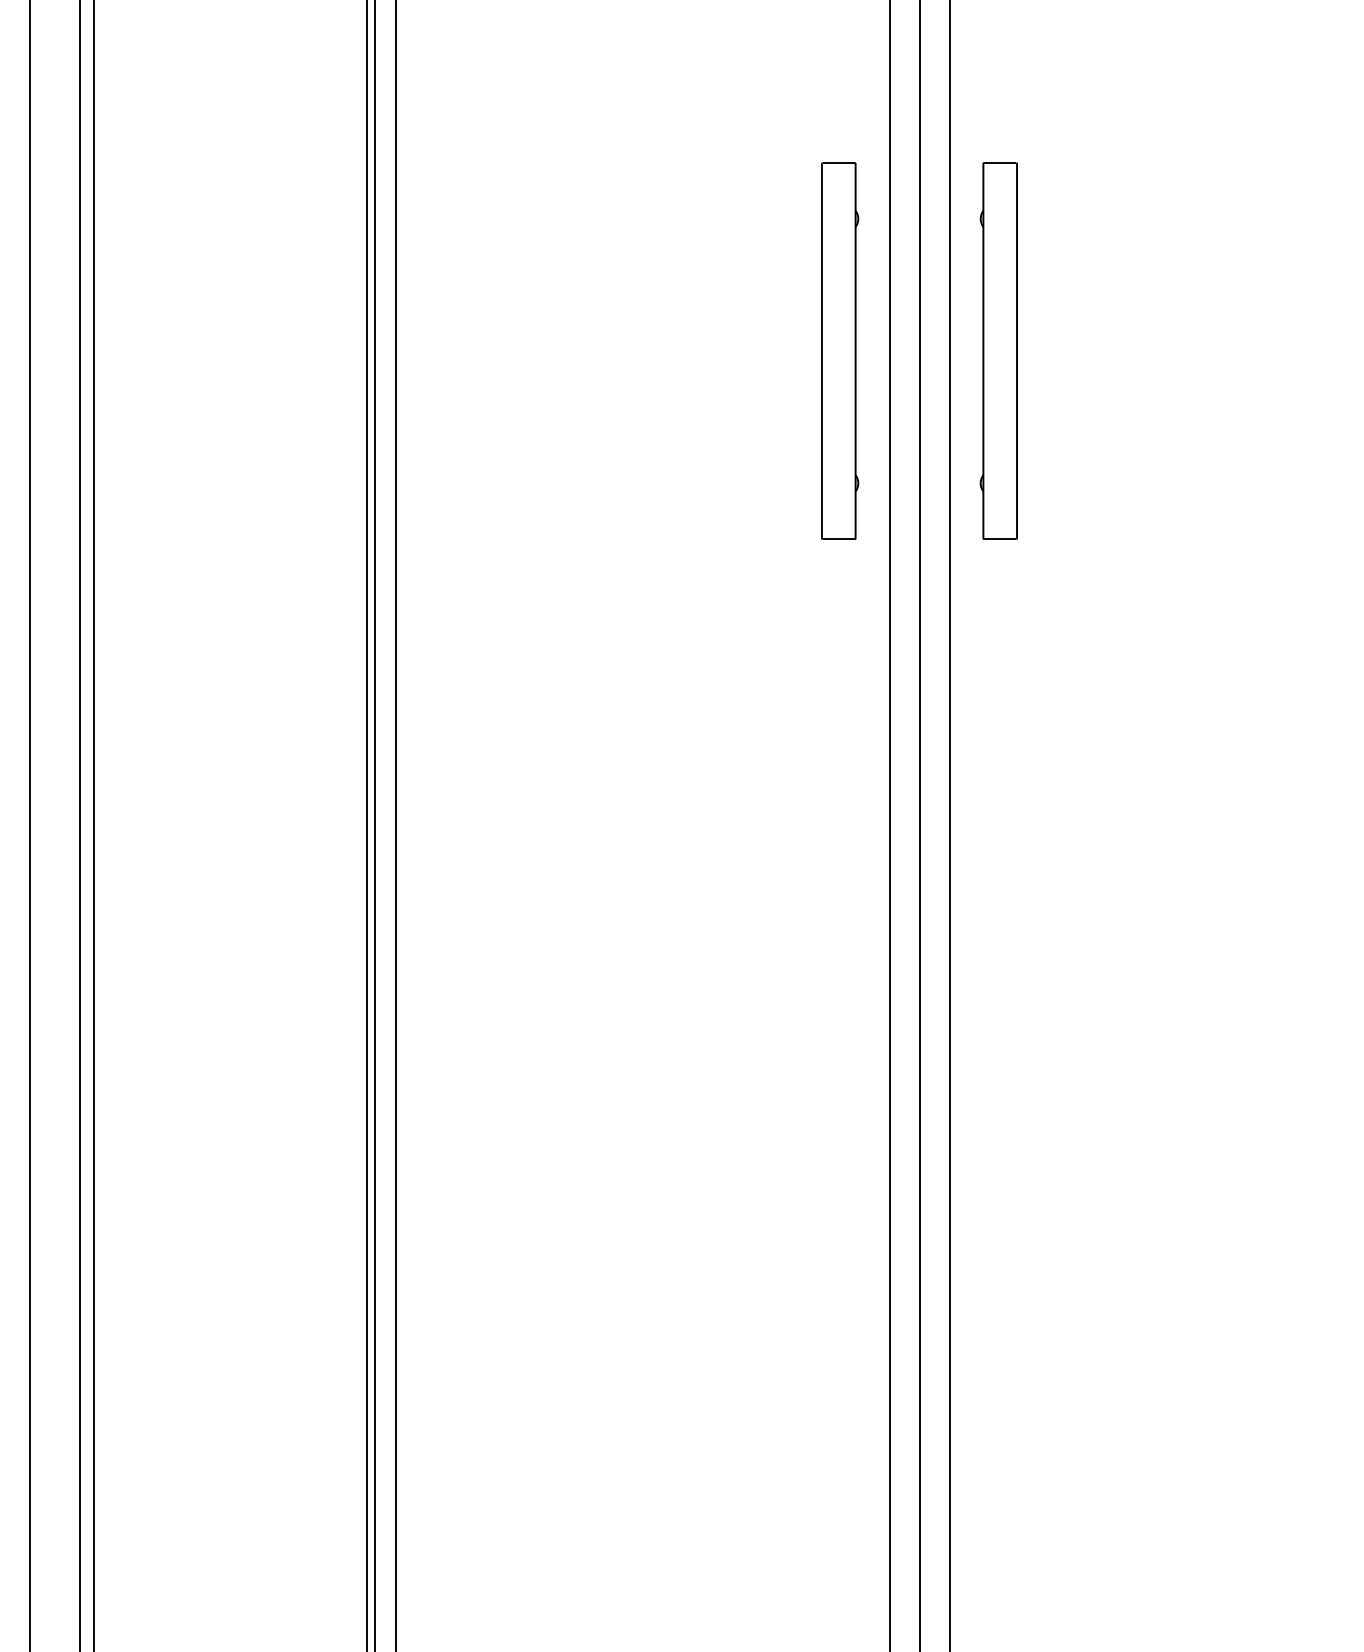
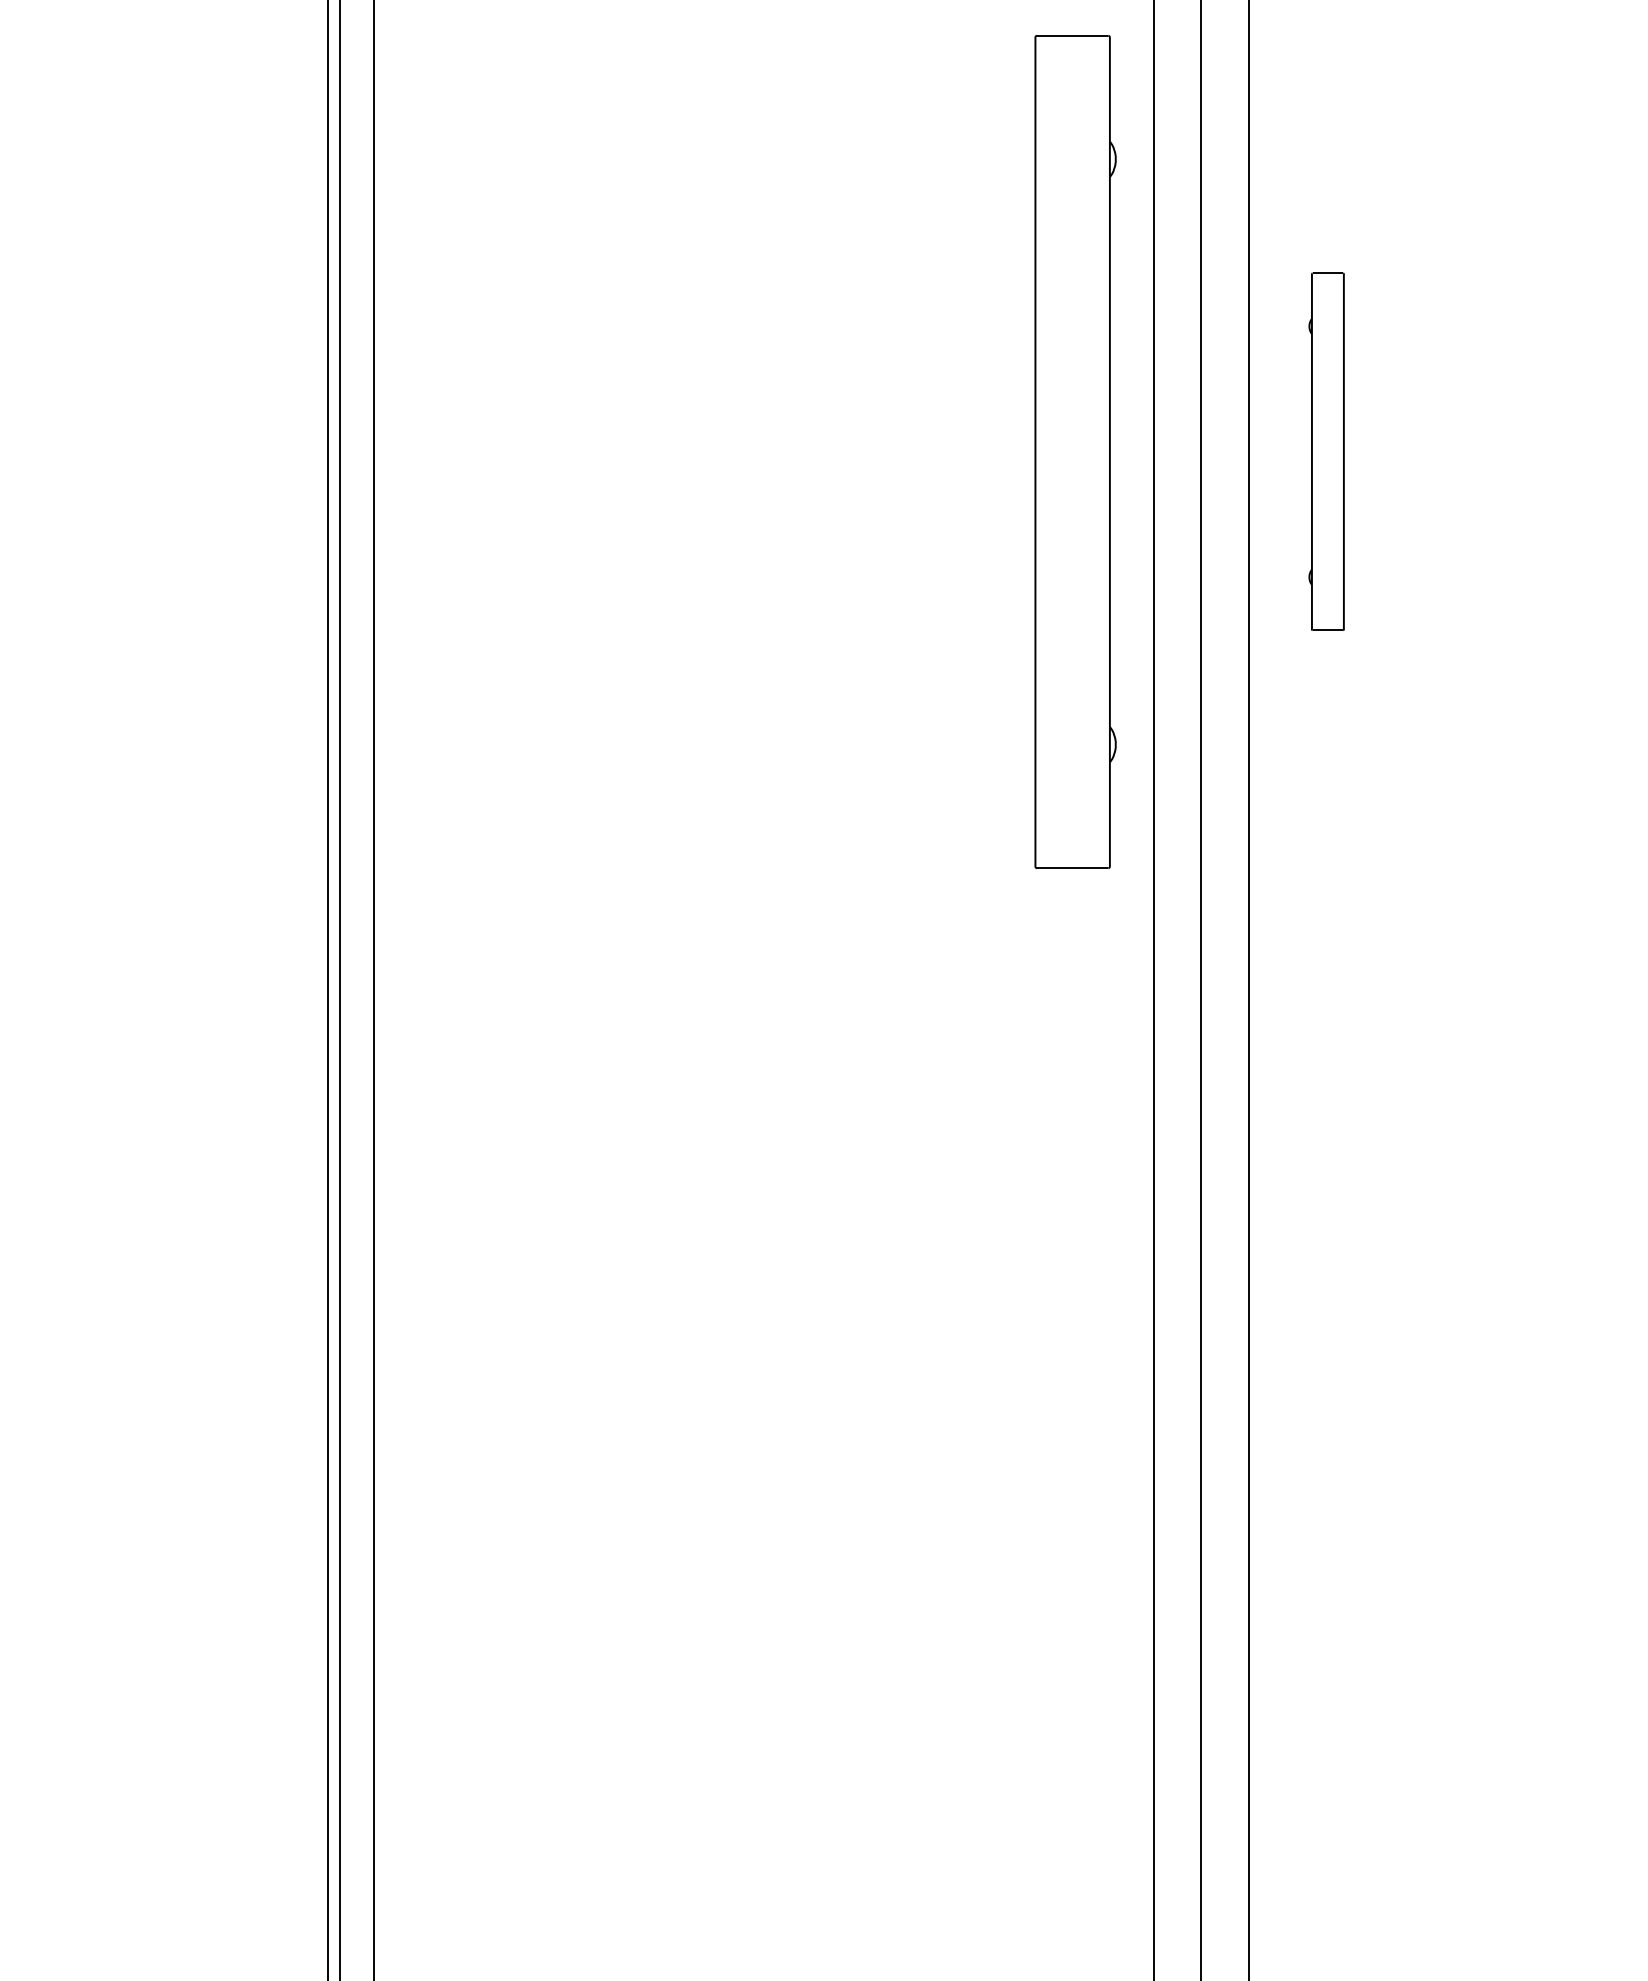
part: (840, 350) -> (1076, 450), size x1.4
part: (998, 350) -> (1326, 450), size x0.6

